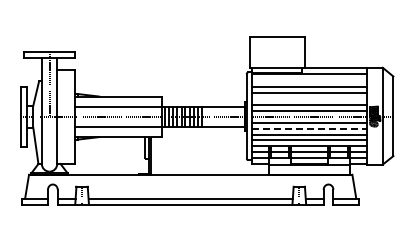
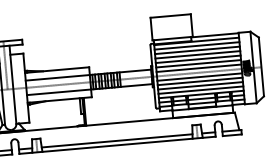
line: (308, 80) -> (196, 45), added
line: (308, 98) -> (197, 59), added
line: (309, 128) -> (200, 81), dashed -> solid

